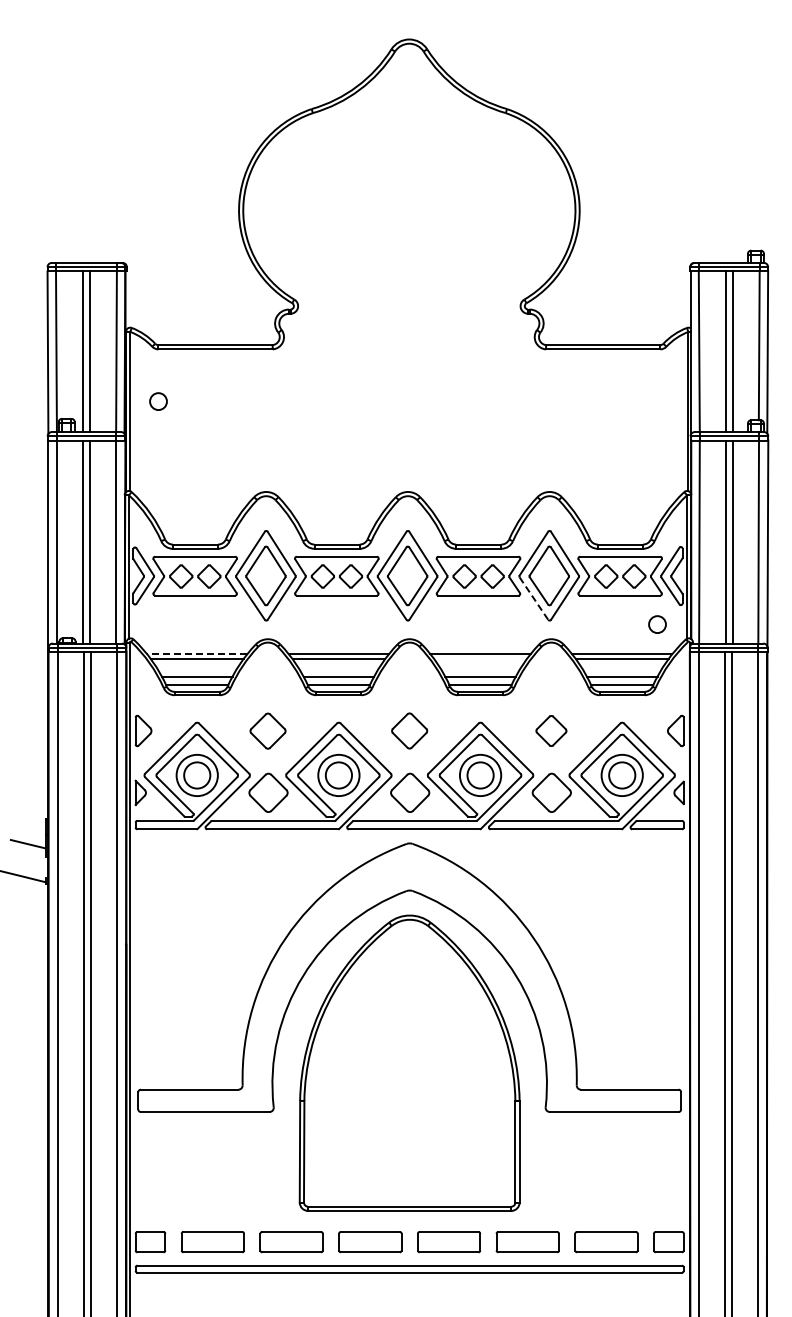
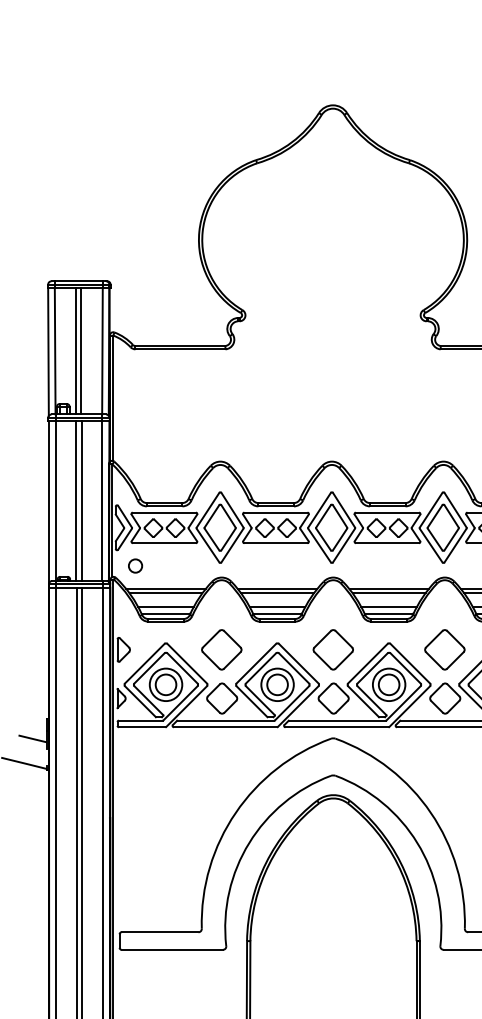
circle: (158, 401) -> (135, 565), moved
line: (533, 598) -> (430, 545), dashed -> solid
line: (196, 654) -> (165, 589), dashed -> solid
line: (480, 659) -> (389, 593), added
part: (409, 730) -> (333, 649), size x1.43
part: (551, 730) -> (444, 649), size x1.67
part: (267, 731) -> (221, 650), size x1.43

